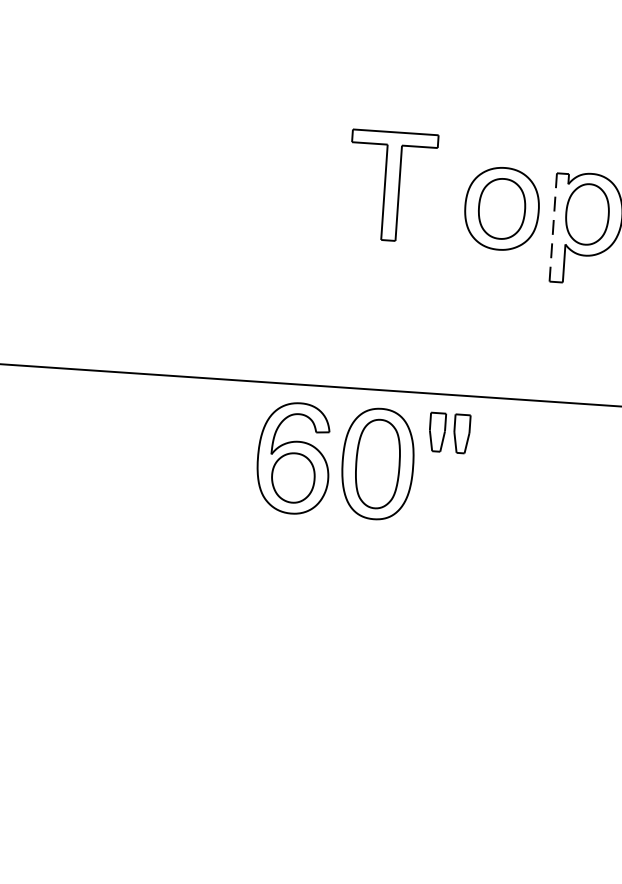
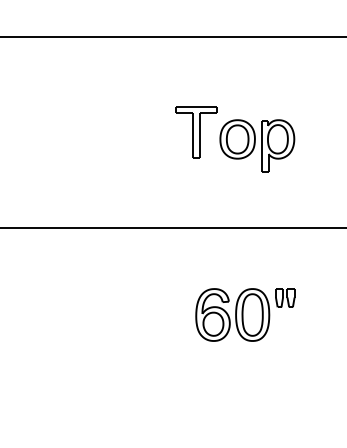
part: (392, 186) -> (196, 132), moved
line: (553, 227) -> (262, 146), dashed -> solid
part: (362, 461) -> (245, 314), moved

